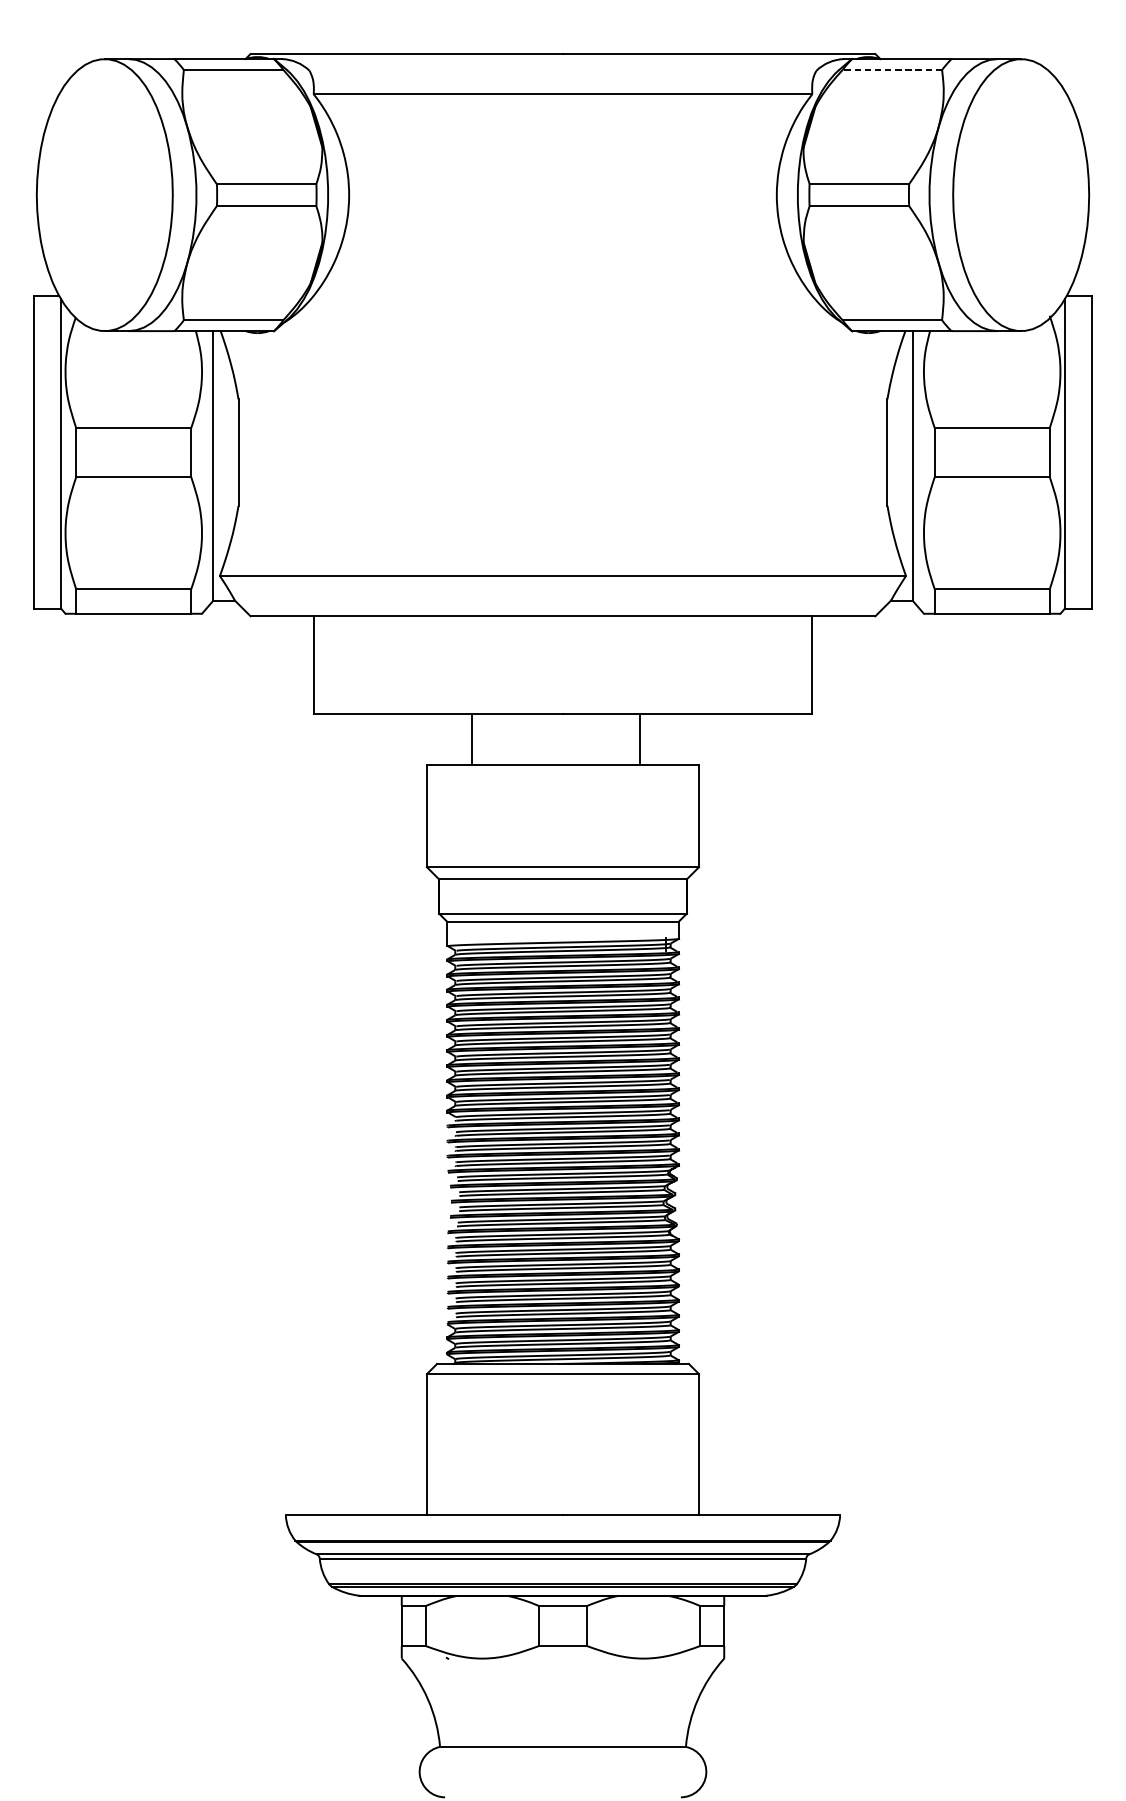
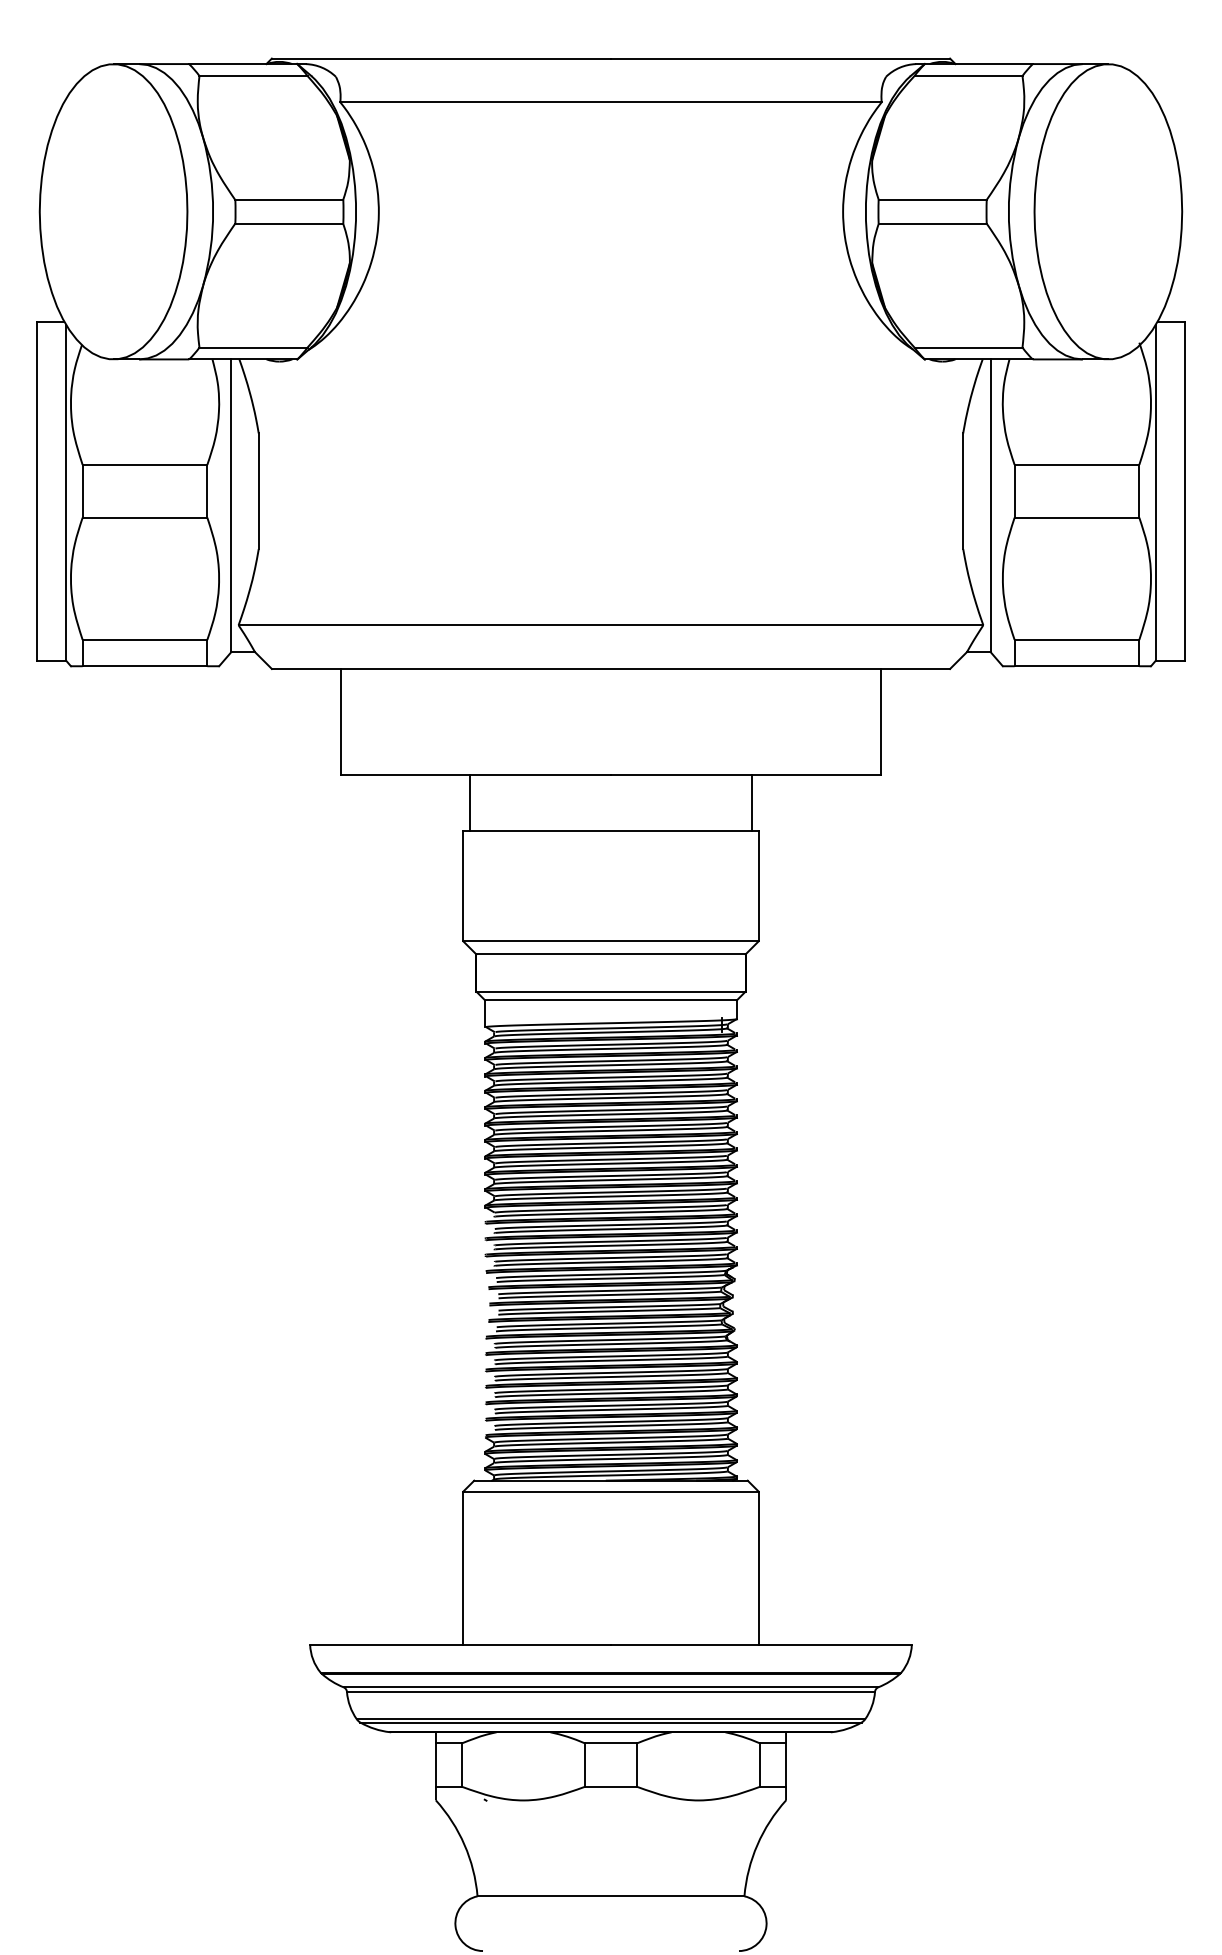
line: (892, 70) -> (968, 76), dashed -> solid
line: (472, 739) -> (470, 802), moved
line: (639, 739) -> (751, 802), moved

